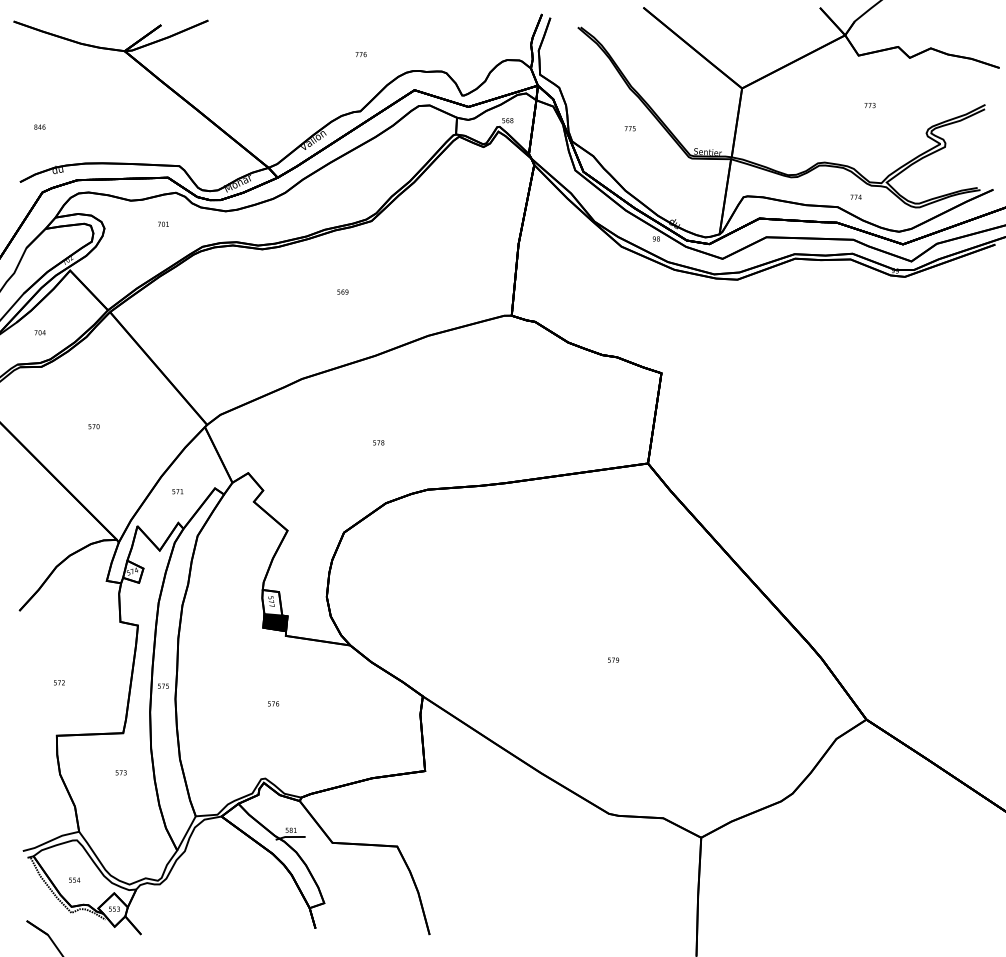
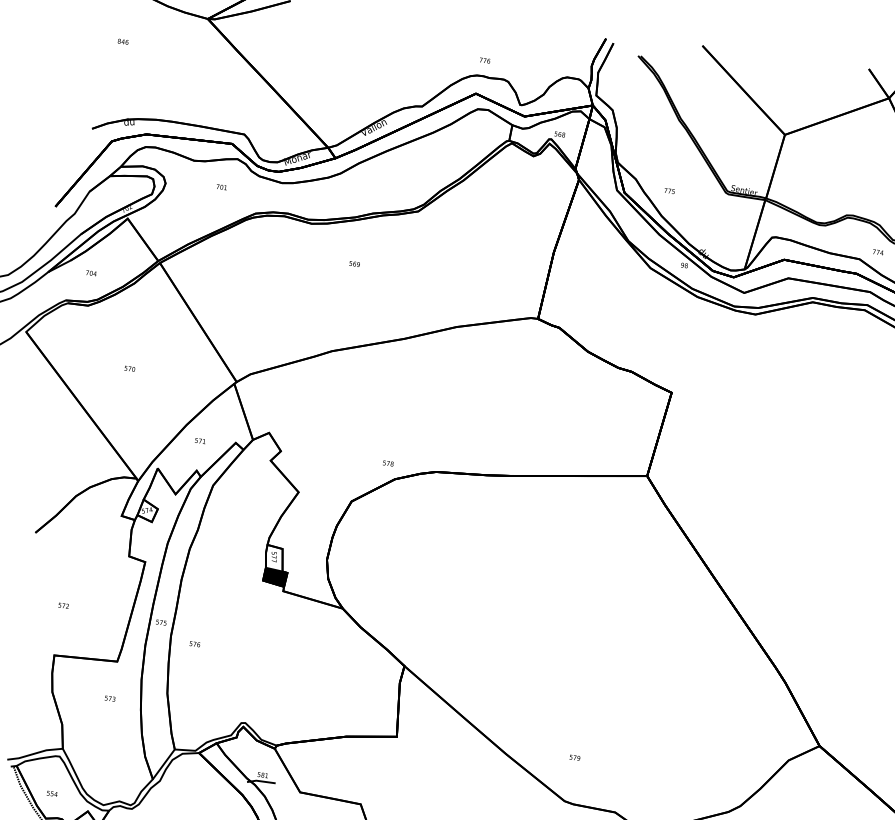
text: (360, 54) -> (484, 60), moved
text: (39, 126) -> (122, 41), moved
text: (629, 128) -> (668, 190), moved
text: (342, 291) -> (354, 263), moved
text: (378, 442) -> (388, 463), moved
text: (613, 659) -> (575, 757), moved
text: (273, 703) -> (194, 643), moved

